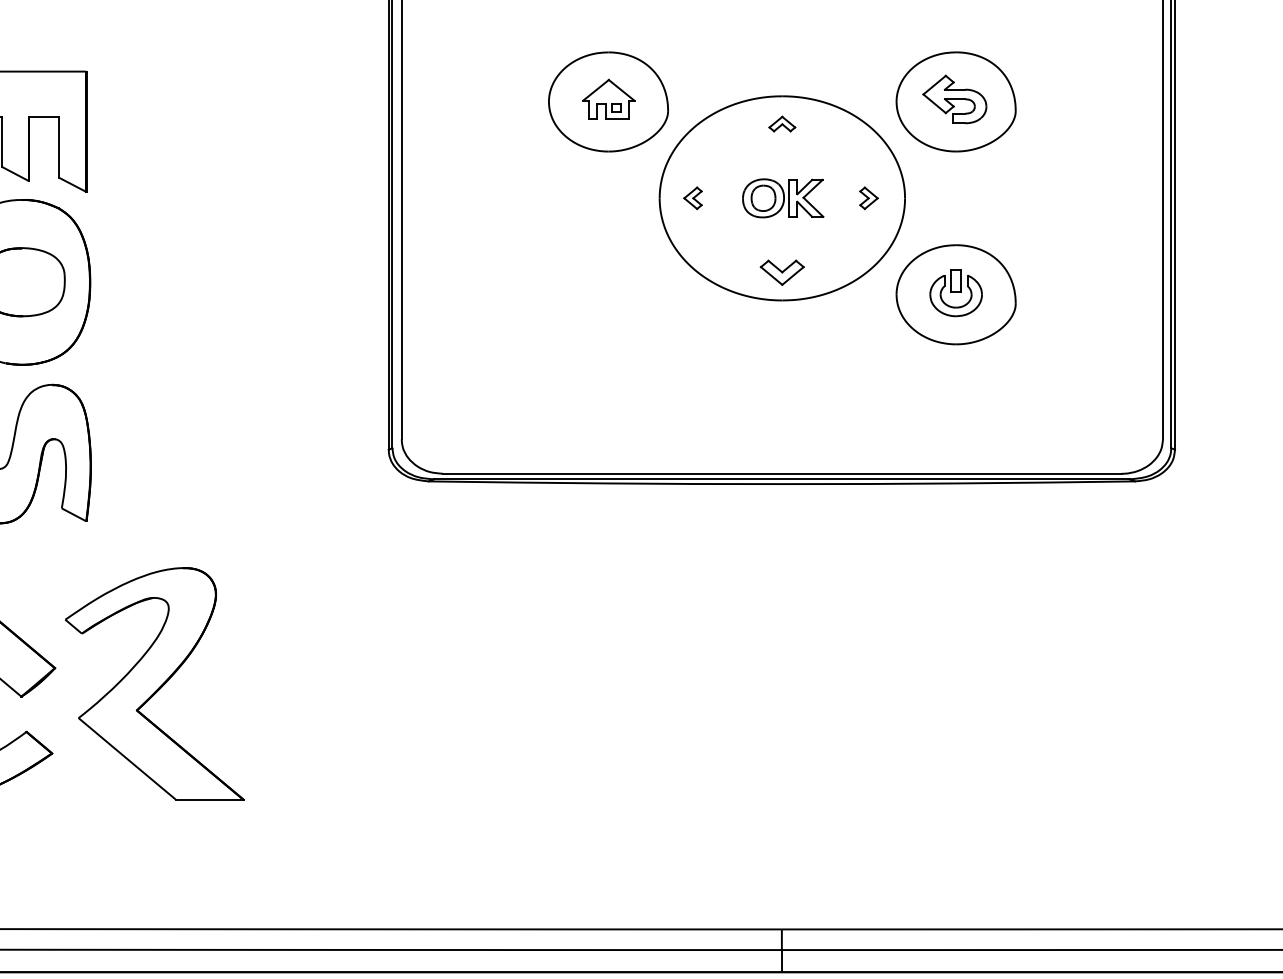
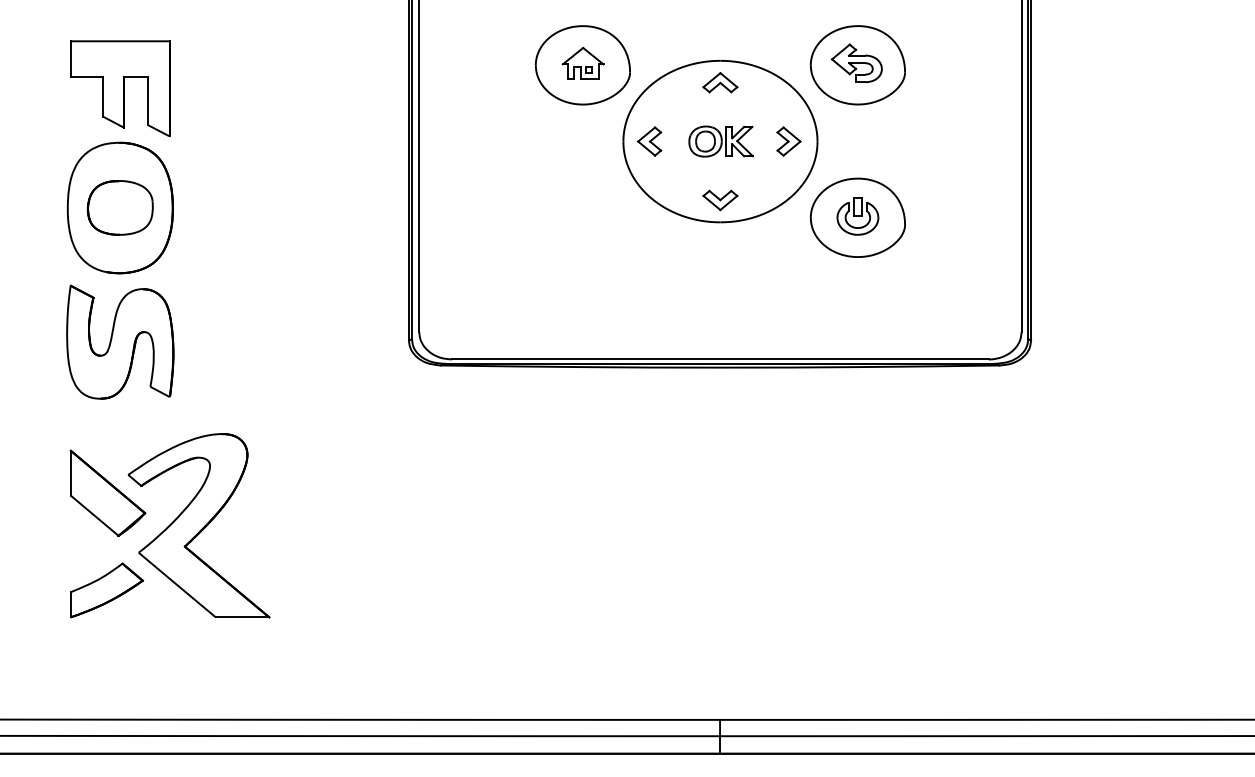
part: (782, 123) -> (720, 82), size x1.67
part: (692, 198) -> (649, 141), size x1.67
part: (868, 198) -> (788, 141), size x1.67
part: (154, 683) -> (198, 525), moved

